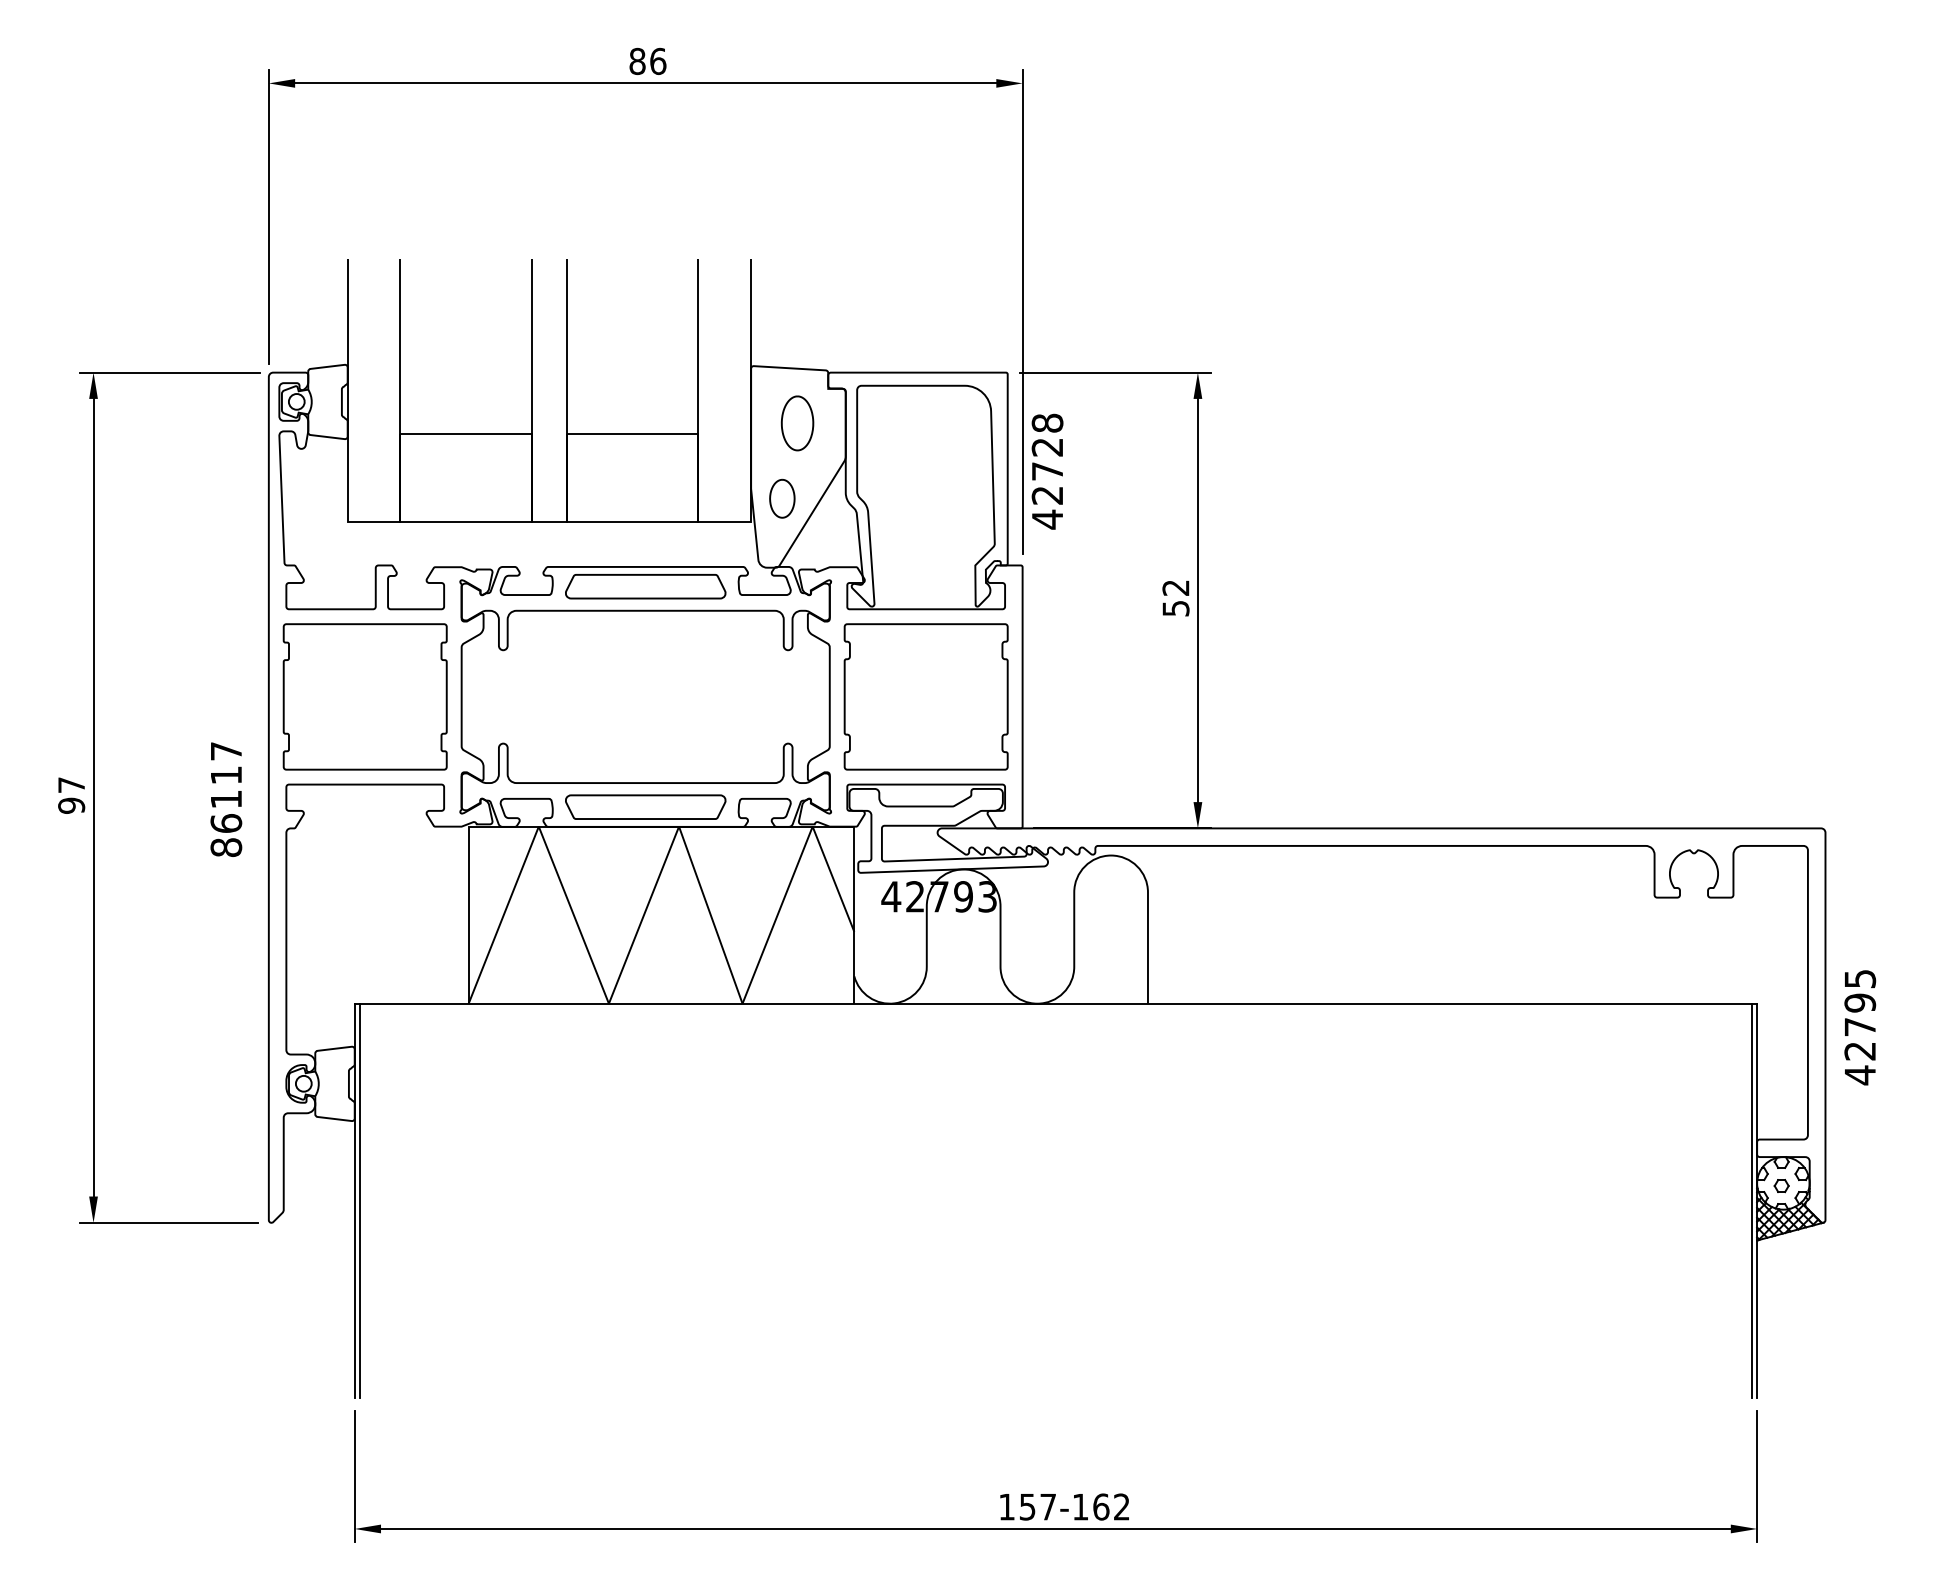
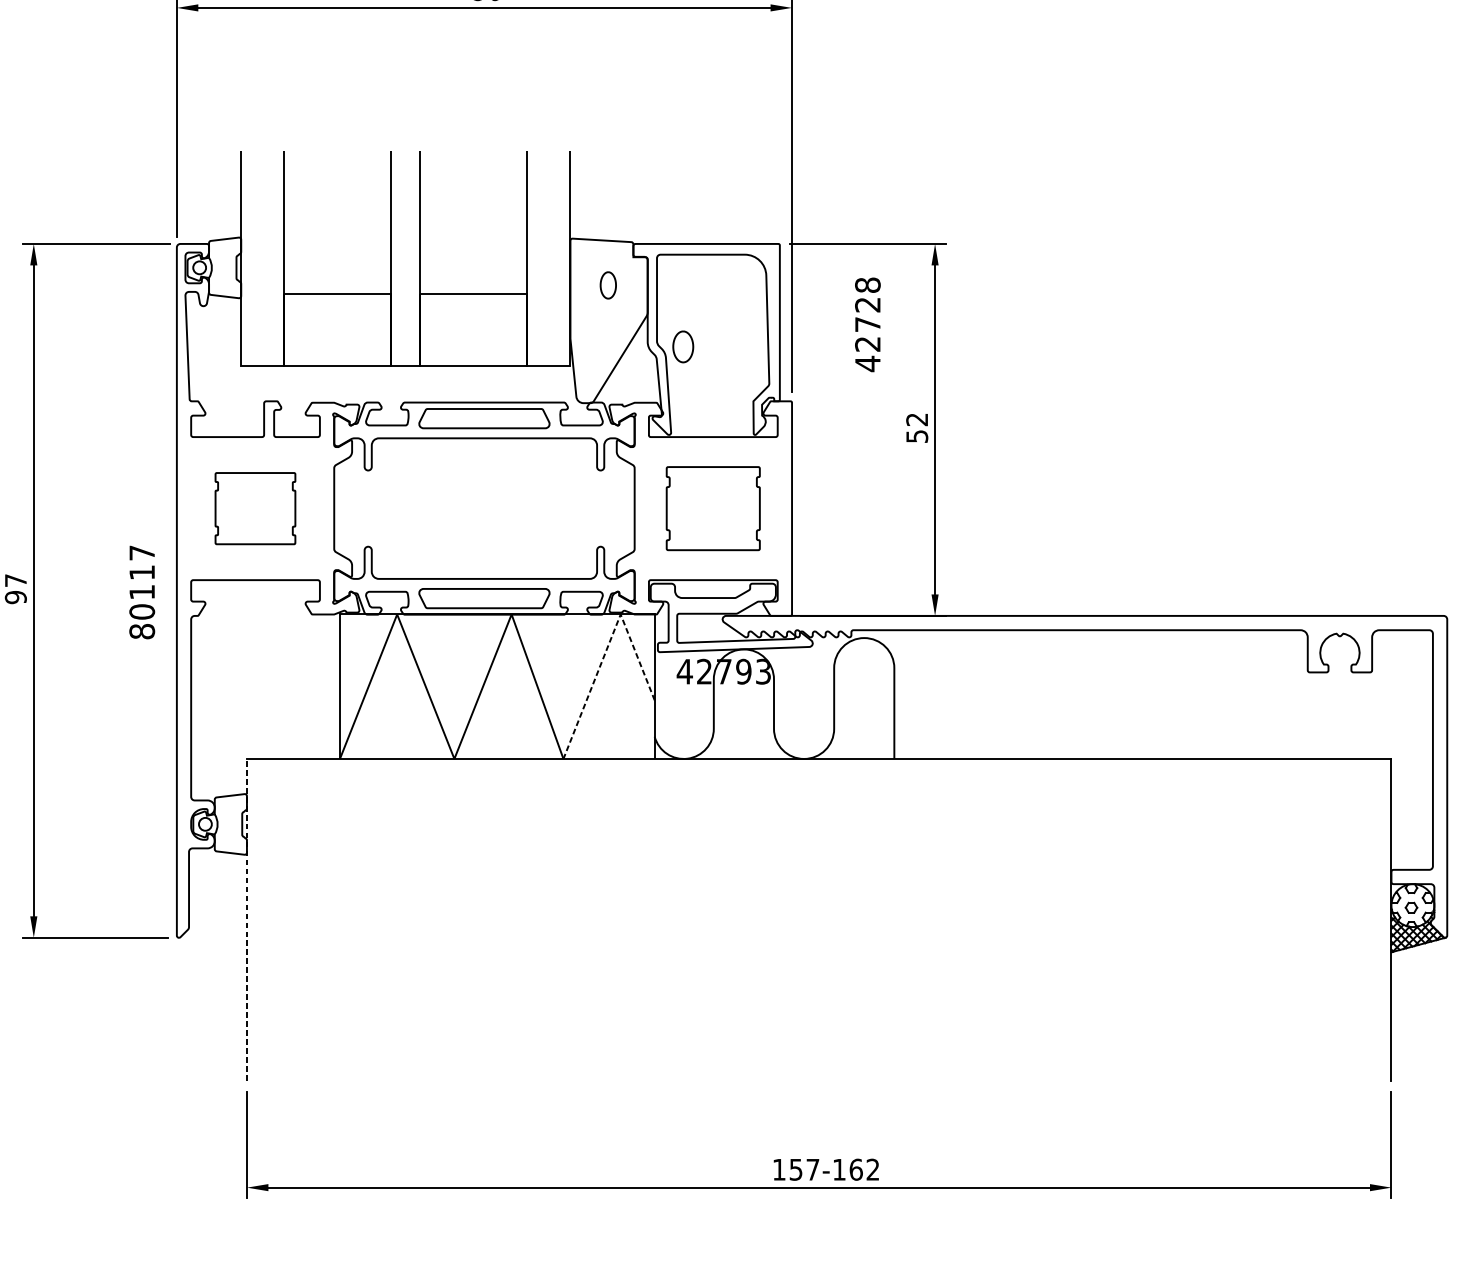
part: (797, 423) -> (608, 285), size x0.6
text: (1047, 471) -> (867, 324), moved
part: (782, 498) -> (683, 346), moved
part: (364, 696) -> (254, 508), size x0.6
part: (925, 696) -> (712, 508), size x0.7
text: (226, 823) -> (142, 611), 86117 -> 80117
line: (798, 861) -> (609, 642), solid -> dashed
line: (354, 1200) -> (246, 919), solid -> dashed
line: (360, 1200) -> (251, 919), removed
line: (1751, 1200) -> (1386, 919), removed

